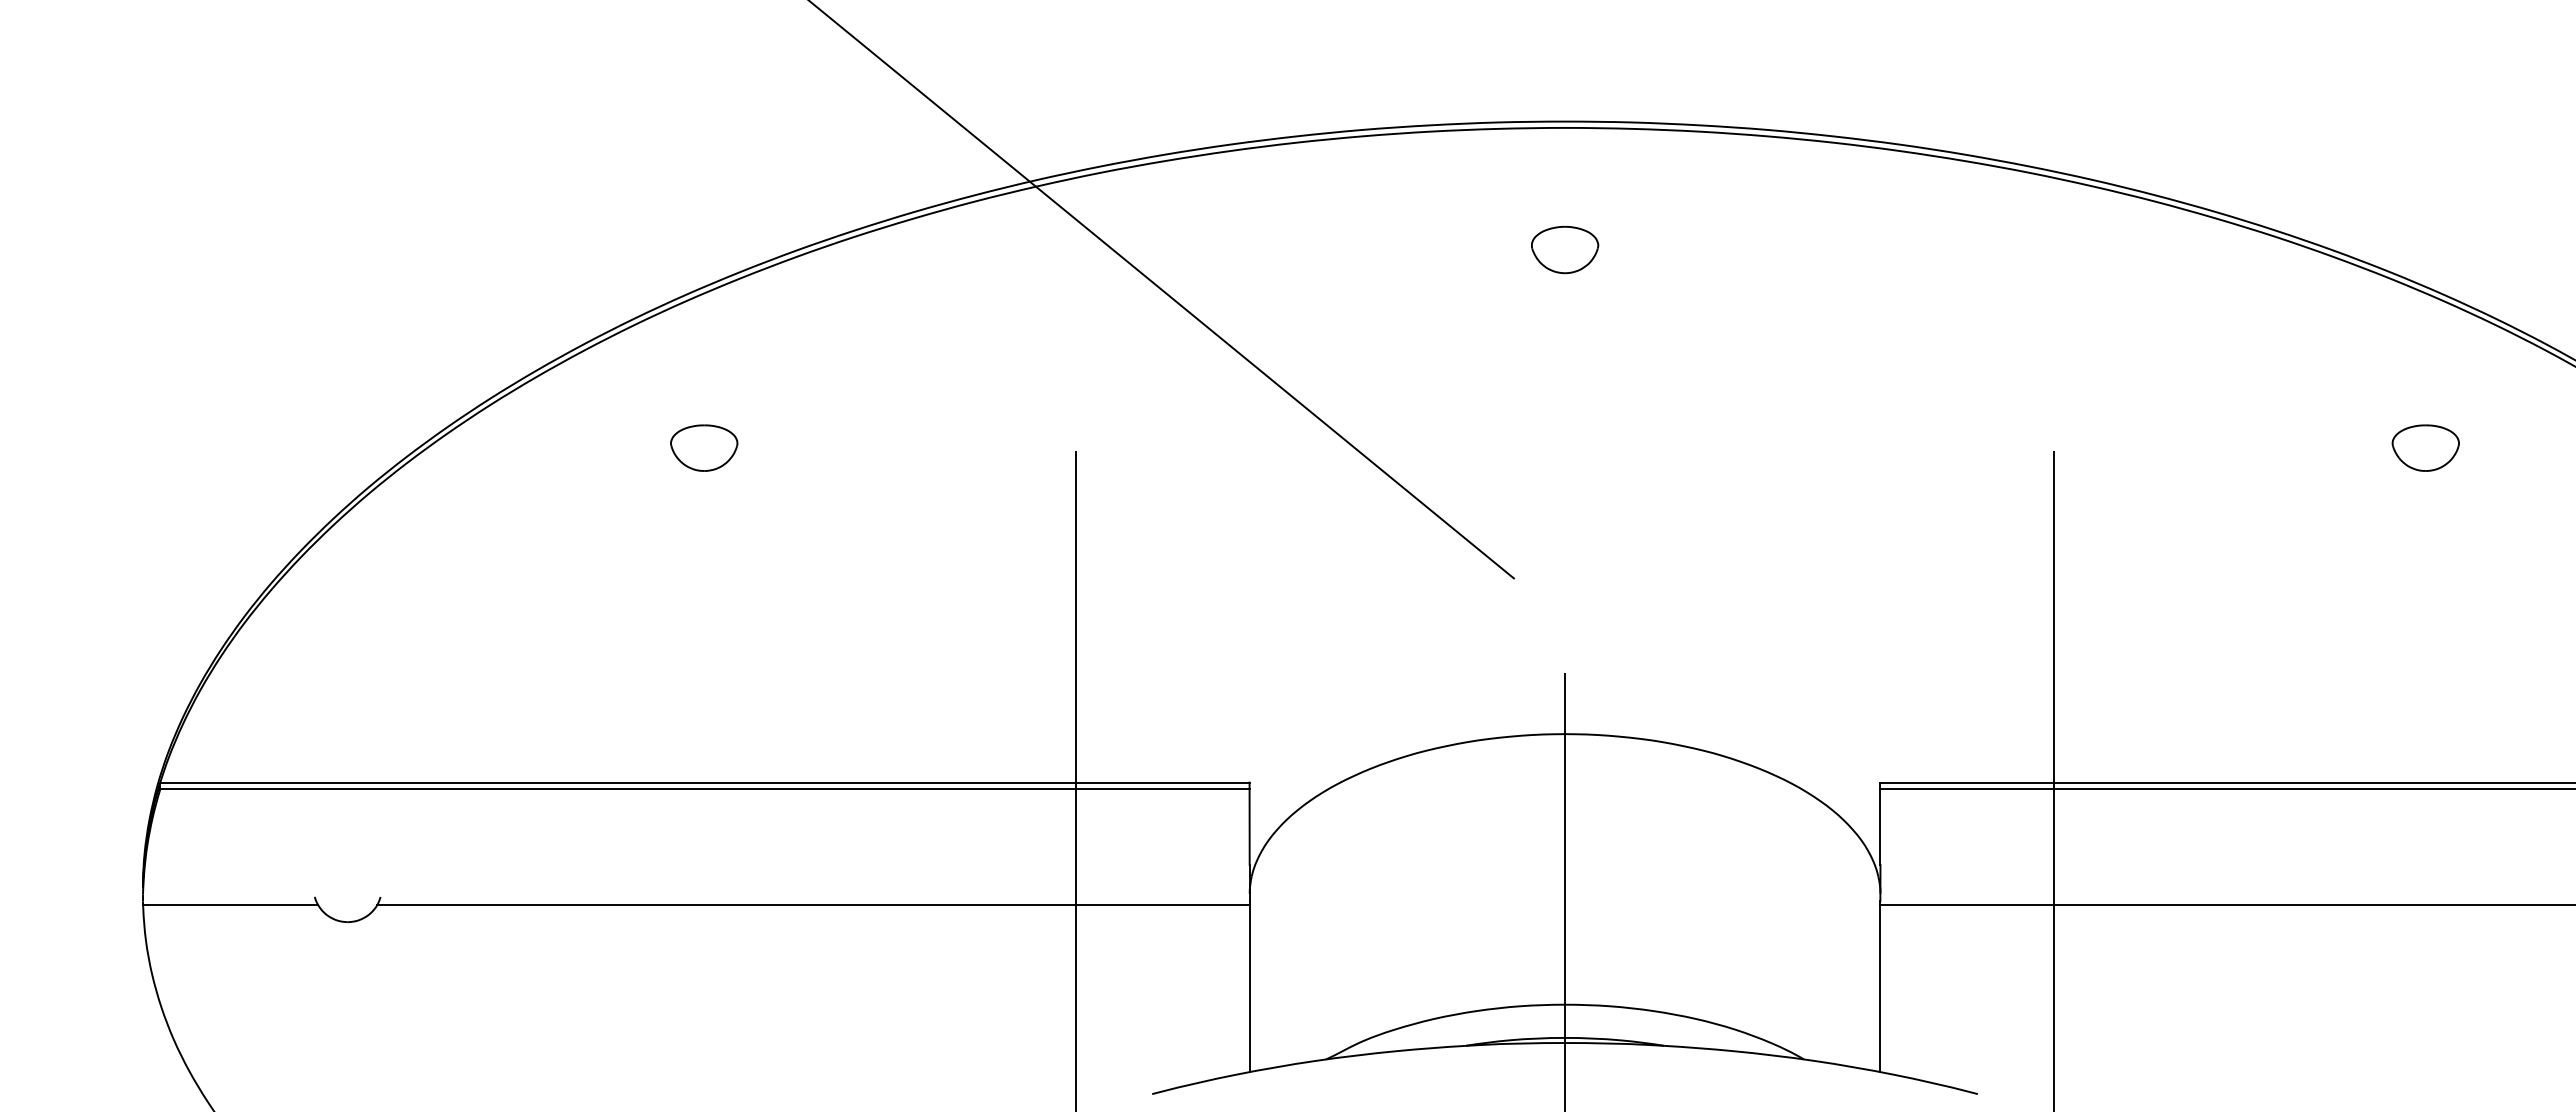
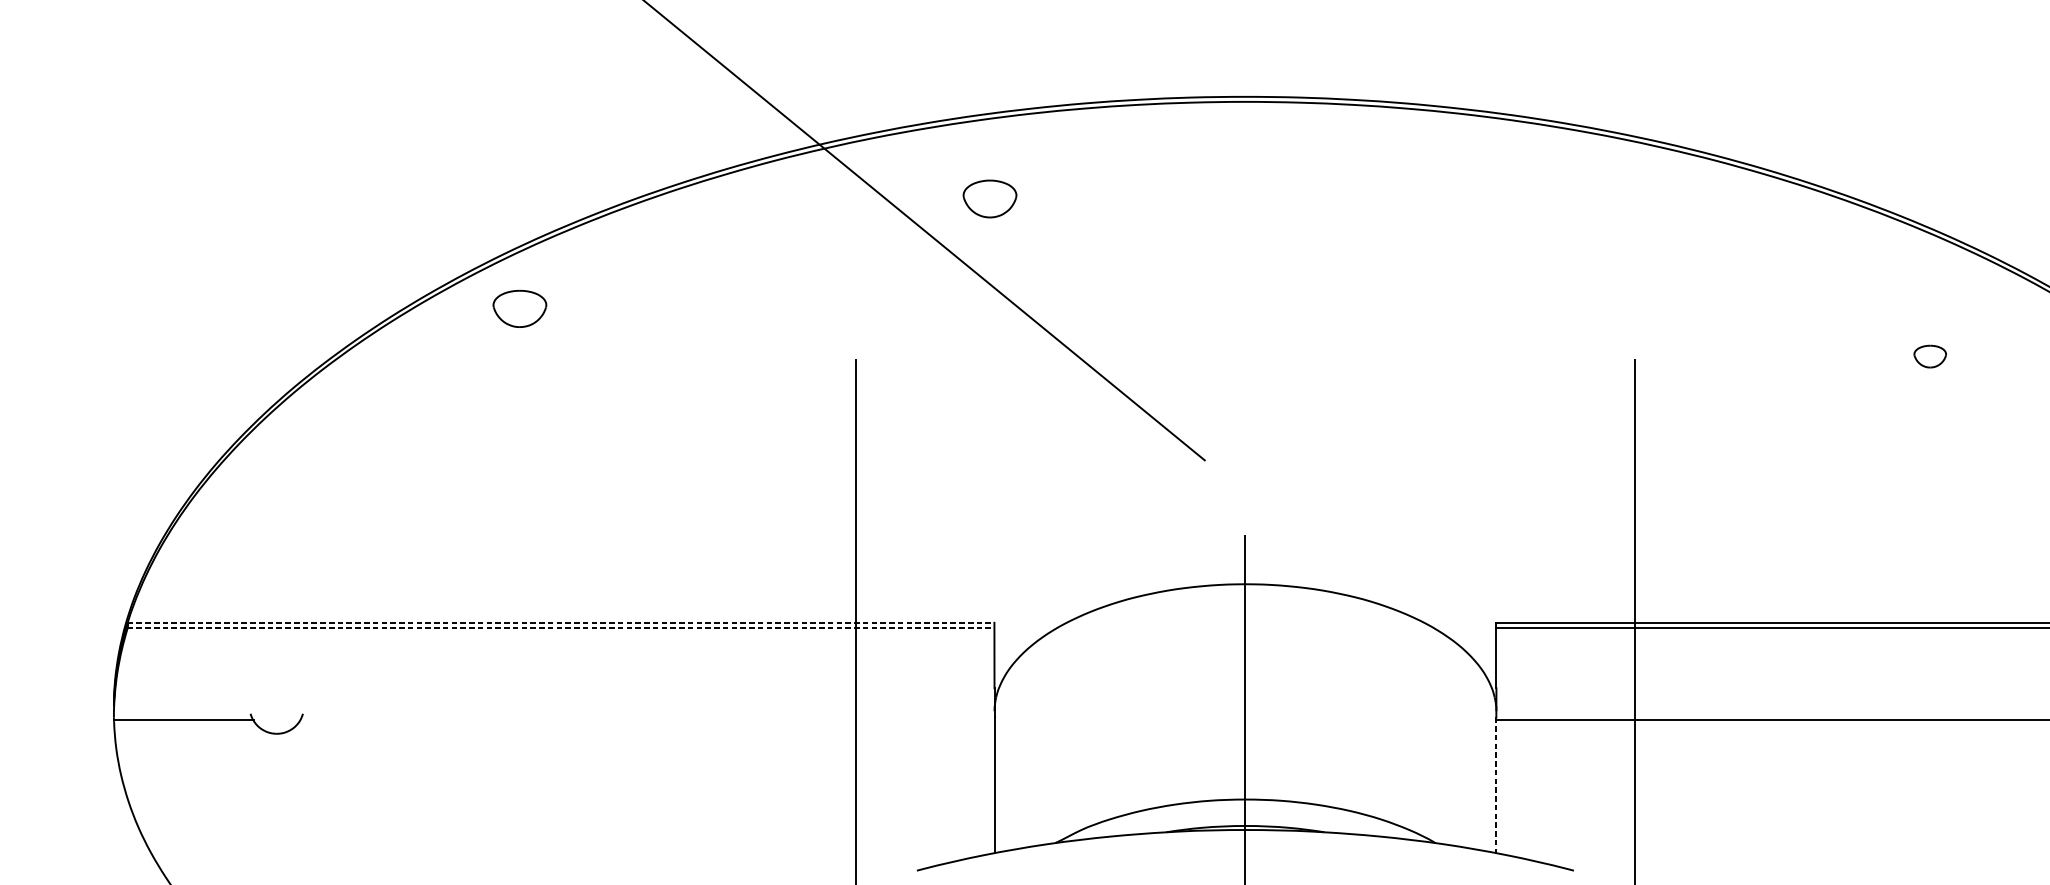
part: (1565, 250) -> (990, 199), moved
part: (704, 447) -> (520, 308), moved
part: (2425, 447) -> (1930, 356), size x0.6
line: (704, 782) -> (560, 622), solid -> dashed
line: (704, 789) -> (560, 628), solid -> dashed
line: (813, 905) -> (647, 720), removed
line: (1880, 987) -> (1496, 785), solid -> dashed

